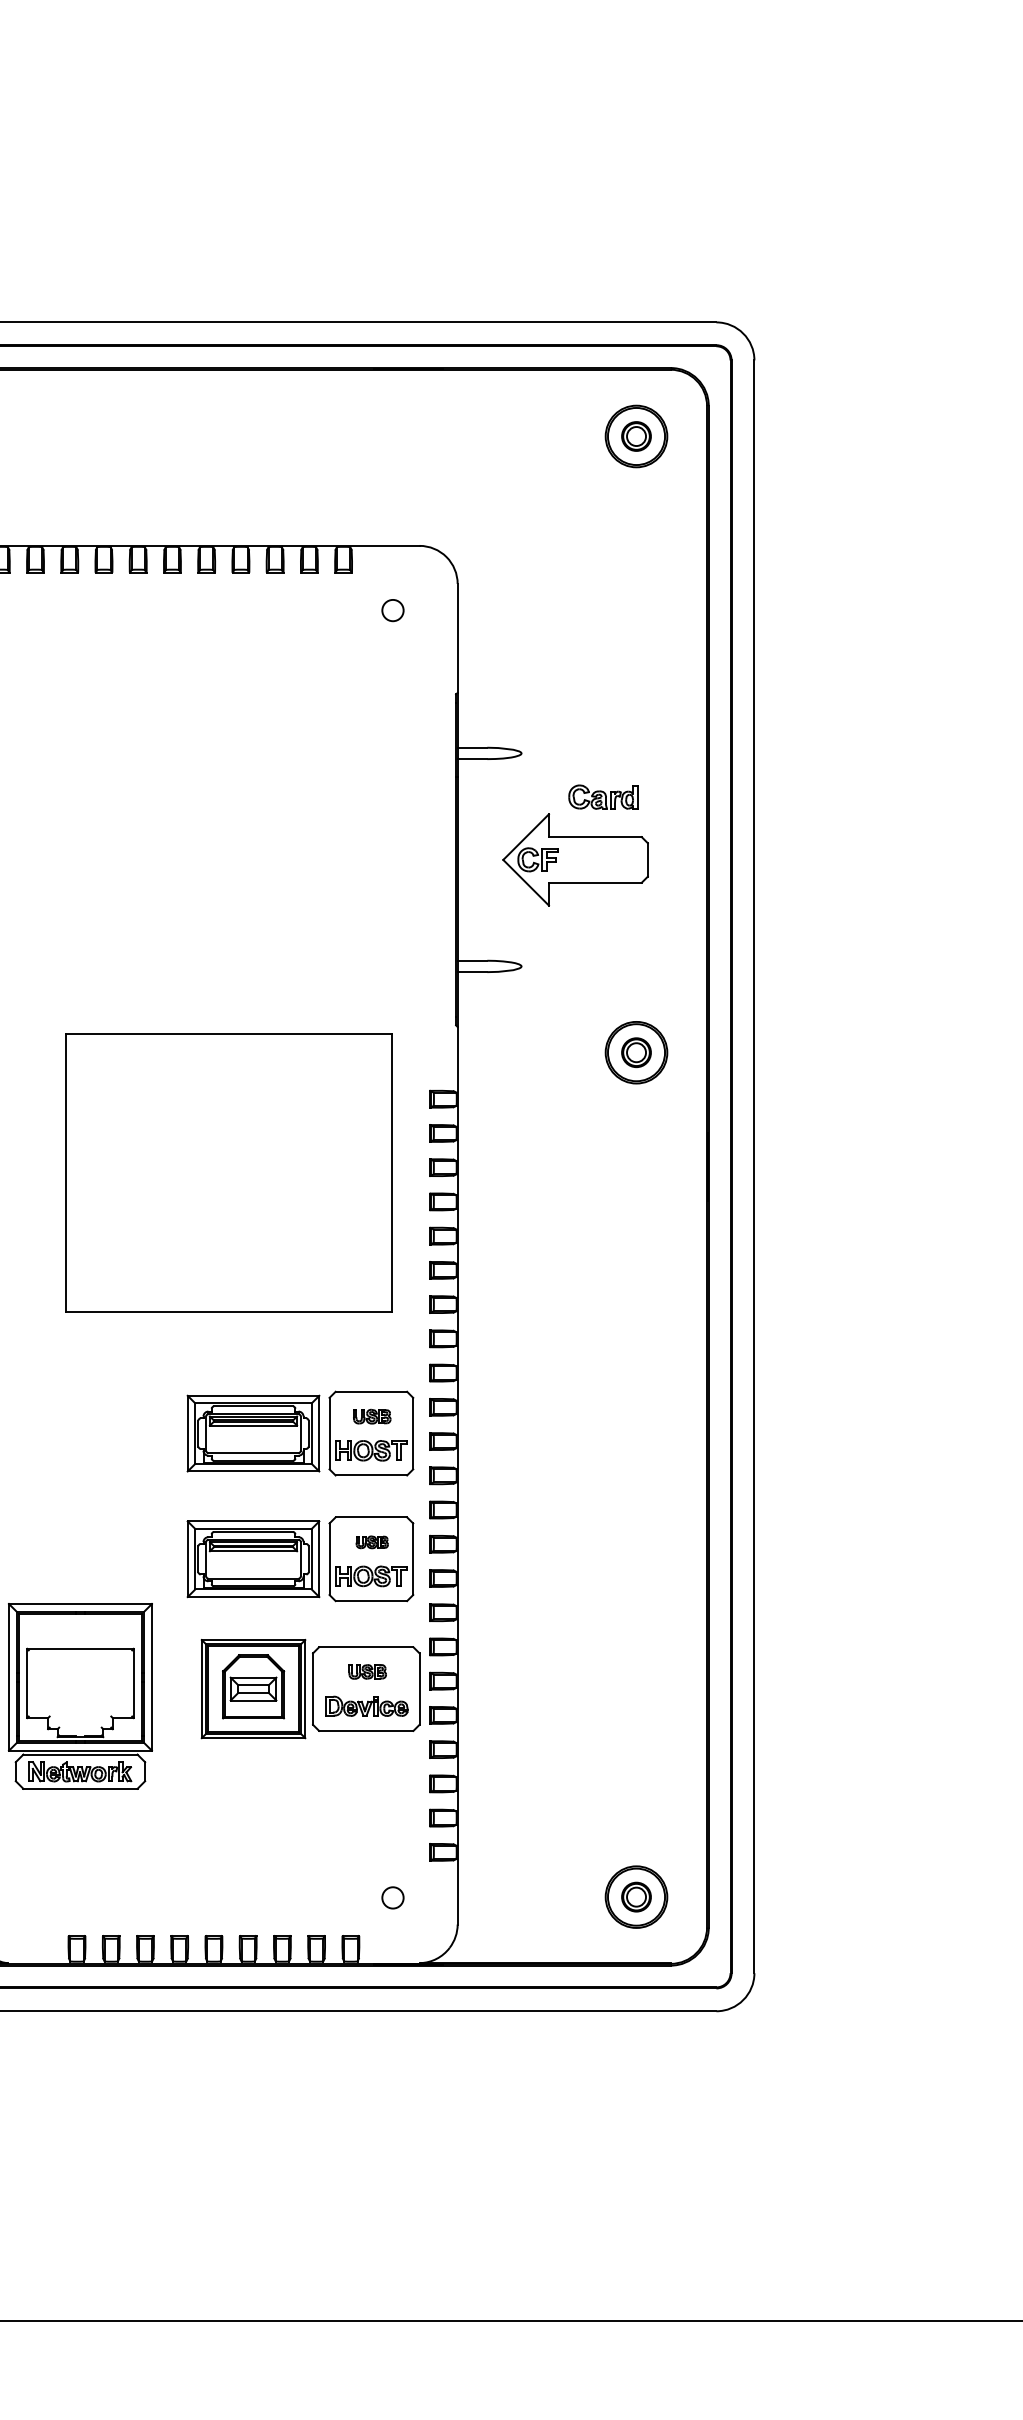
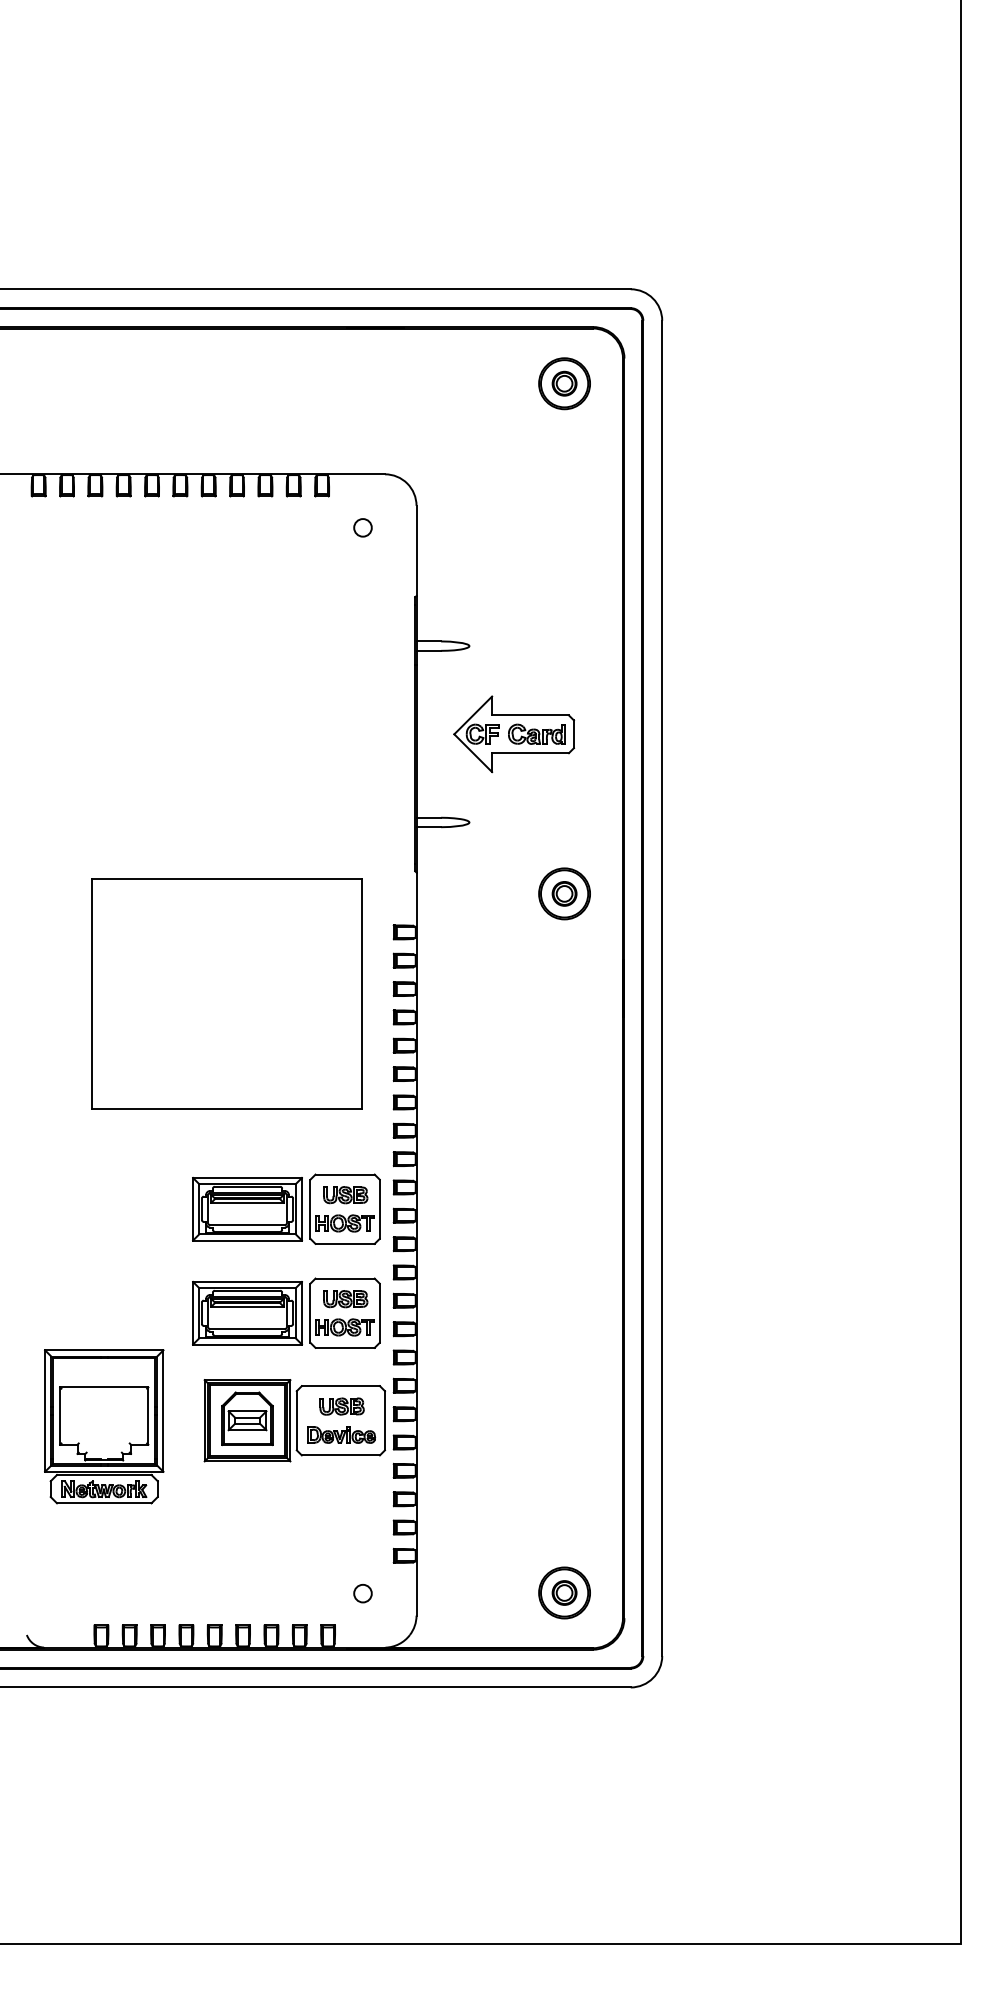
part: (602, 796) -> (536, 733), moved
part: (371, 1417) -> (345, 1195), size x1.43
part: (371, 1542) -> (345, 1299), size x1.67
part: (367, 1671) -> (341, 1406), size x1.43

